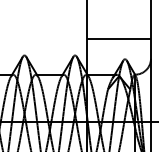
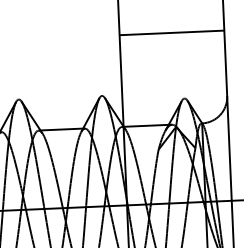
line: (118, 39) -> (170, 33), moved

